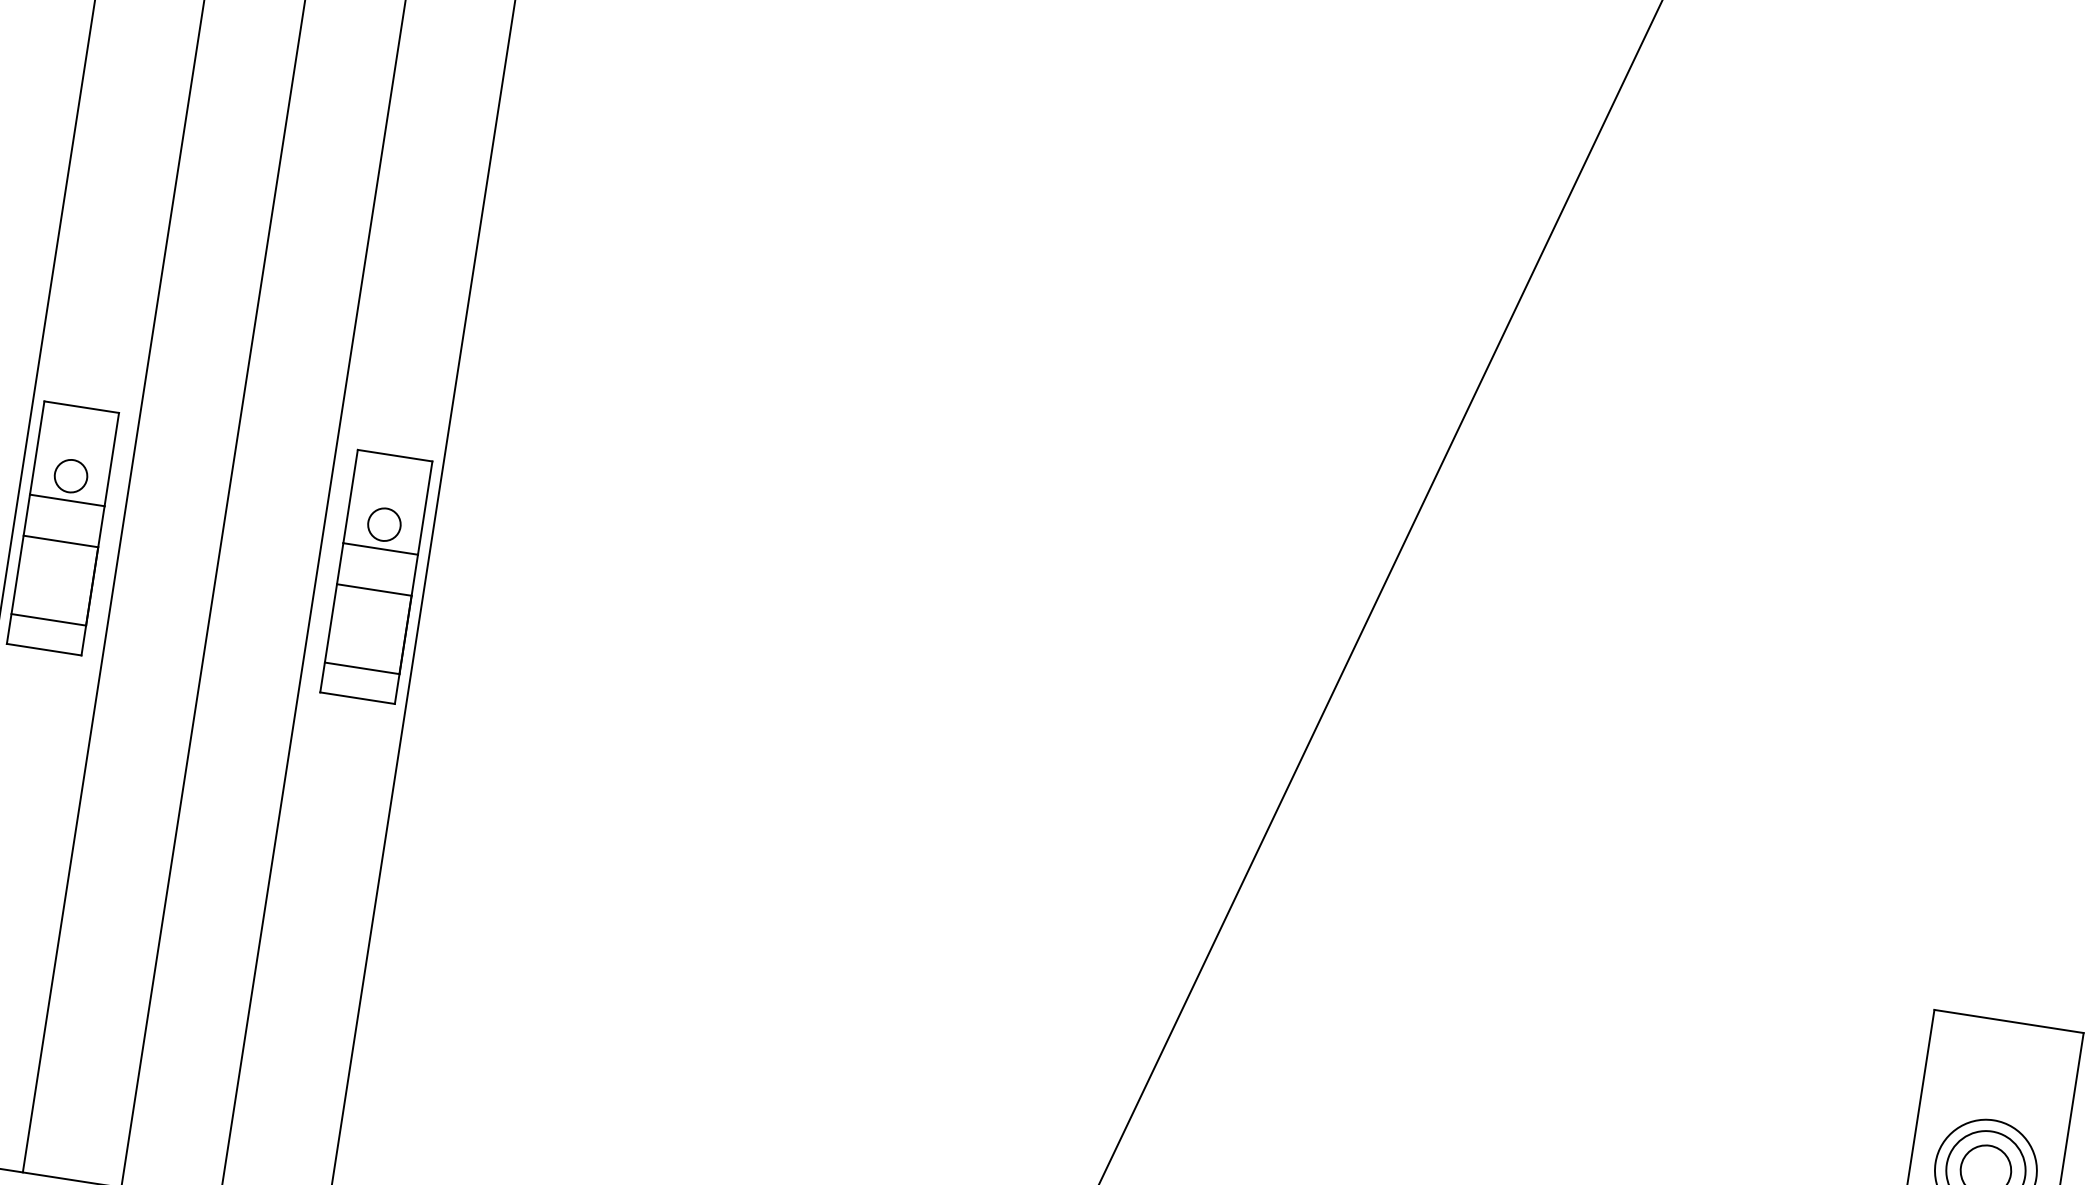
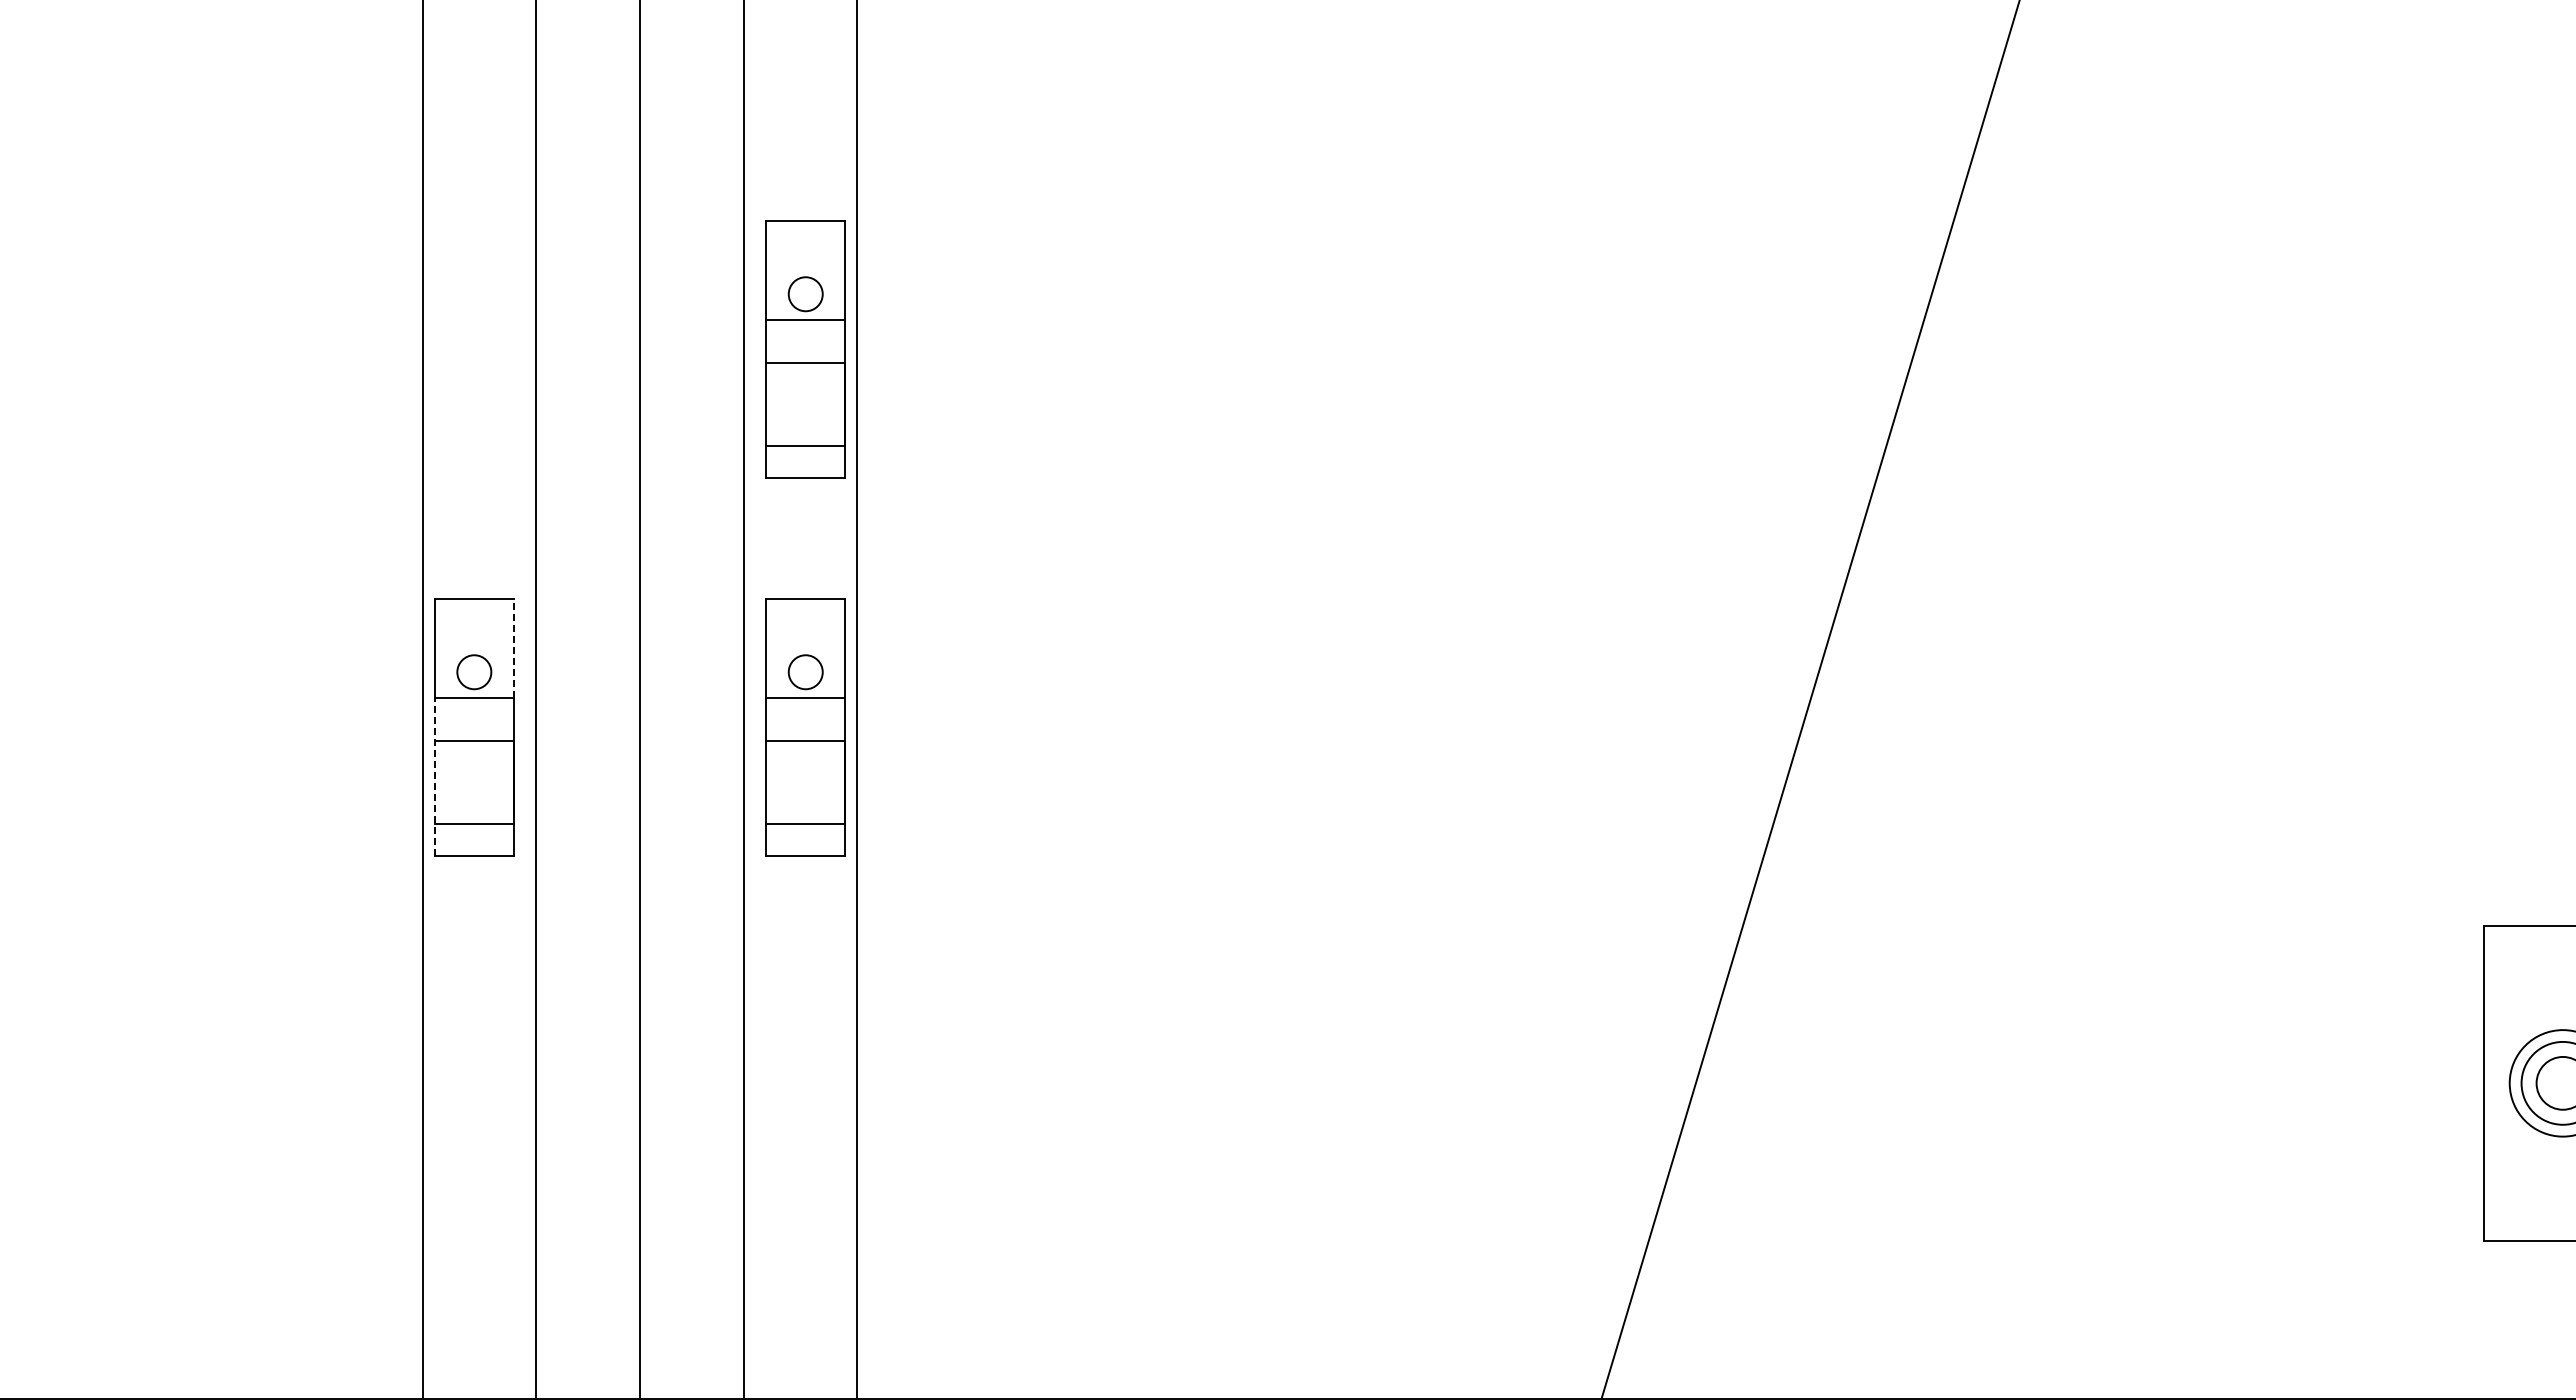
part: (431, 219) -> (805, 349), added
line: (111, 459) -> (513, 648), solid -> dashed
line: (18, 568) -> (434, 776), solid -> dashed

